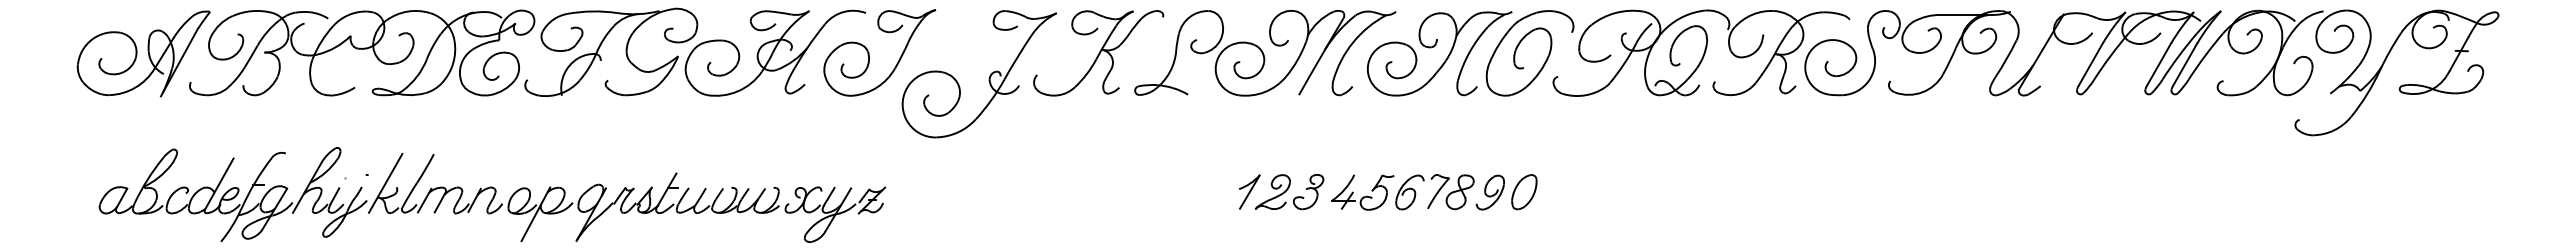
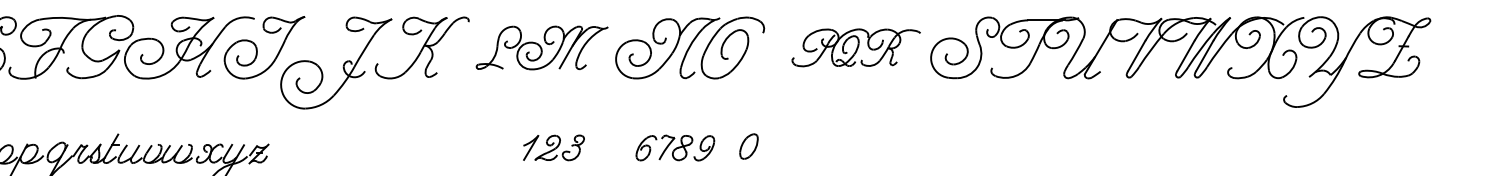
part: (1701, 52) -> (856, 47), size x0.6
part: (1265, 53) -> (542, 48), size x0.7
part: (1362, 192) -> (612, 148), removed
part: (1524, 192) -> (749, 146), moved

